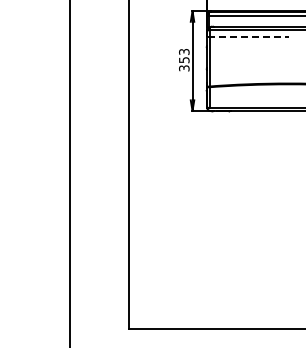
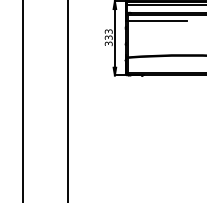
line: (248, 37) -> (156, 20), dashed -> solid
text: (183, 59) -> (108, 37), 353 -> 333

